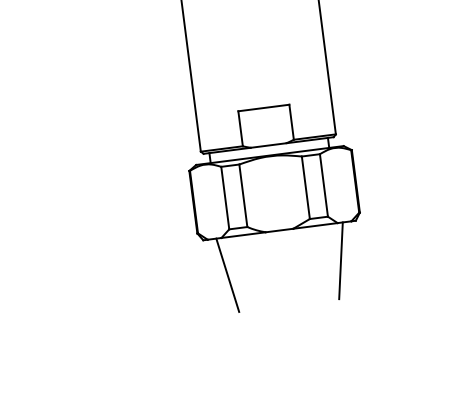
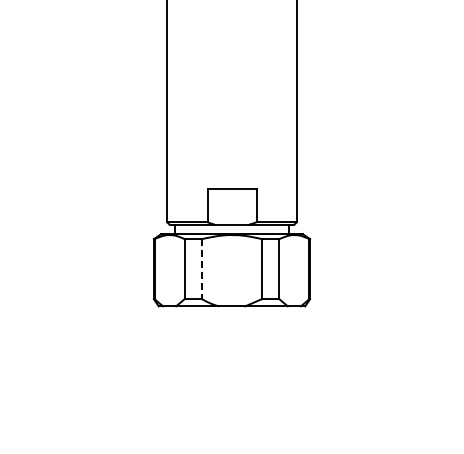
line: (242, 196) -> (201, 269), solid -> dashed
line: (341, 260) -> (286, 342), removed
line: (227, 275) -> (177, 342), removed

